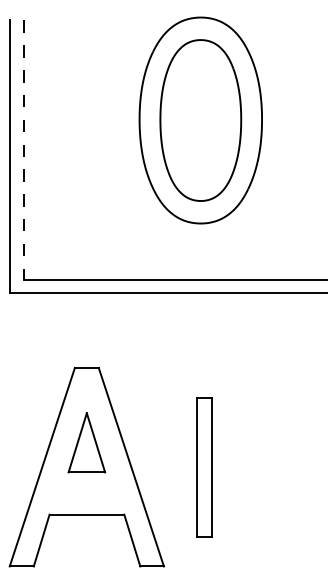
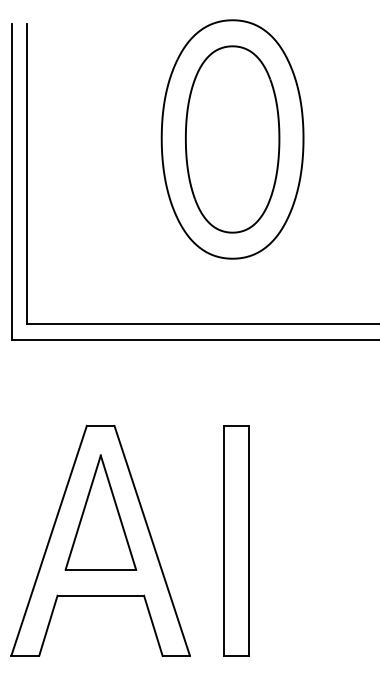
line: (23, 150) -> (27, 174), dashed -> solid
part: (86, 442) -> (100, 512), size x1.67
part: (204, 466) -> (236, 540), size x1.43

